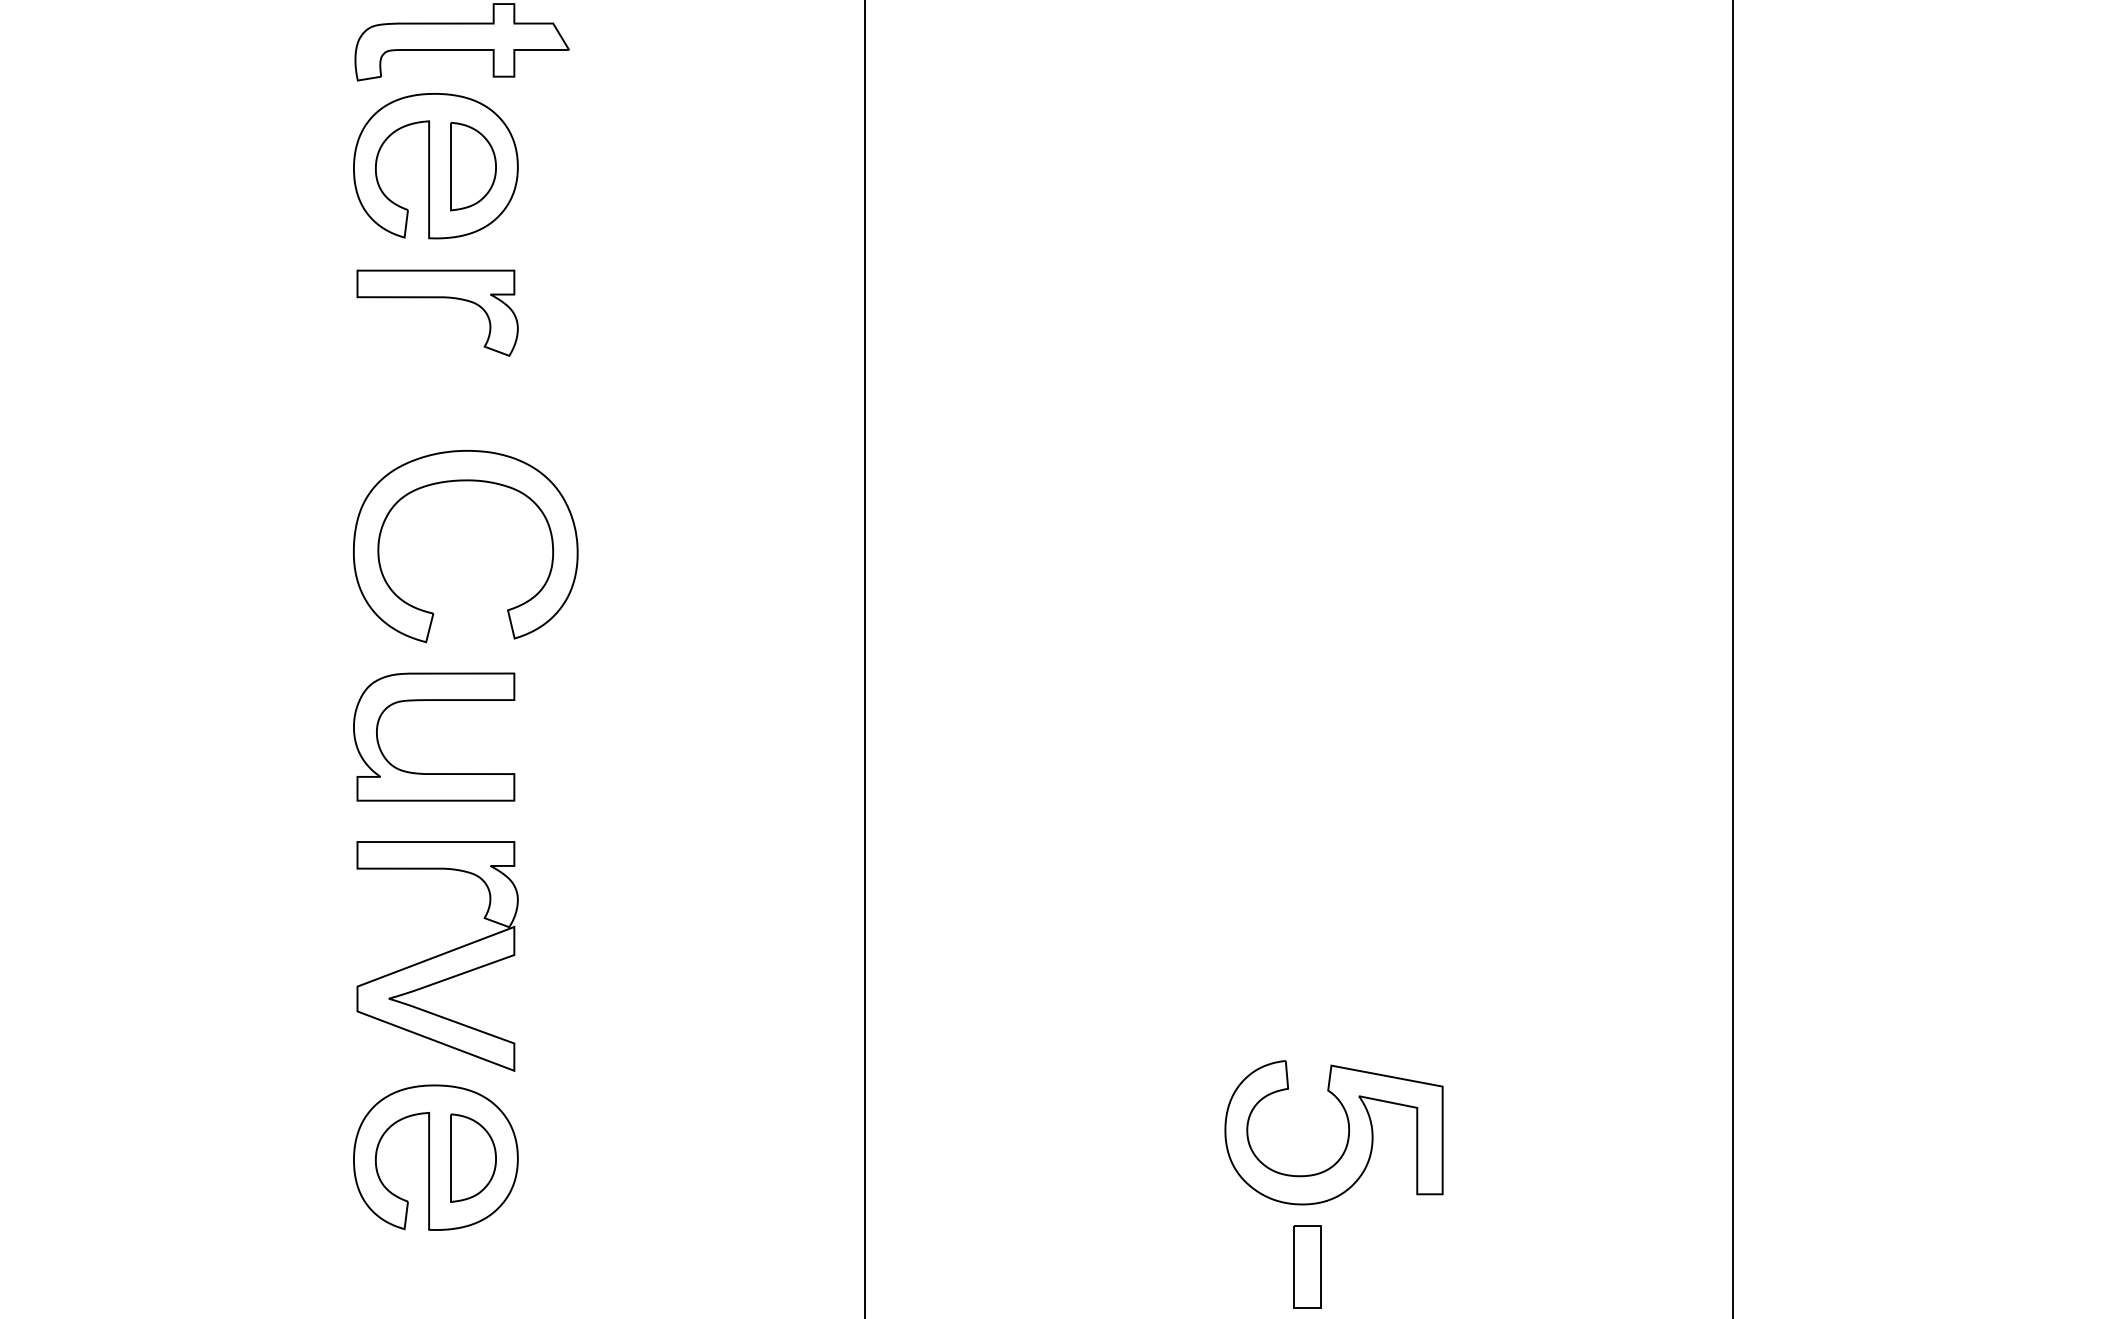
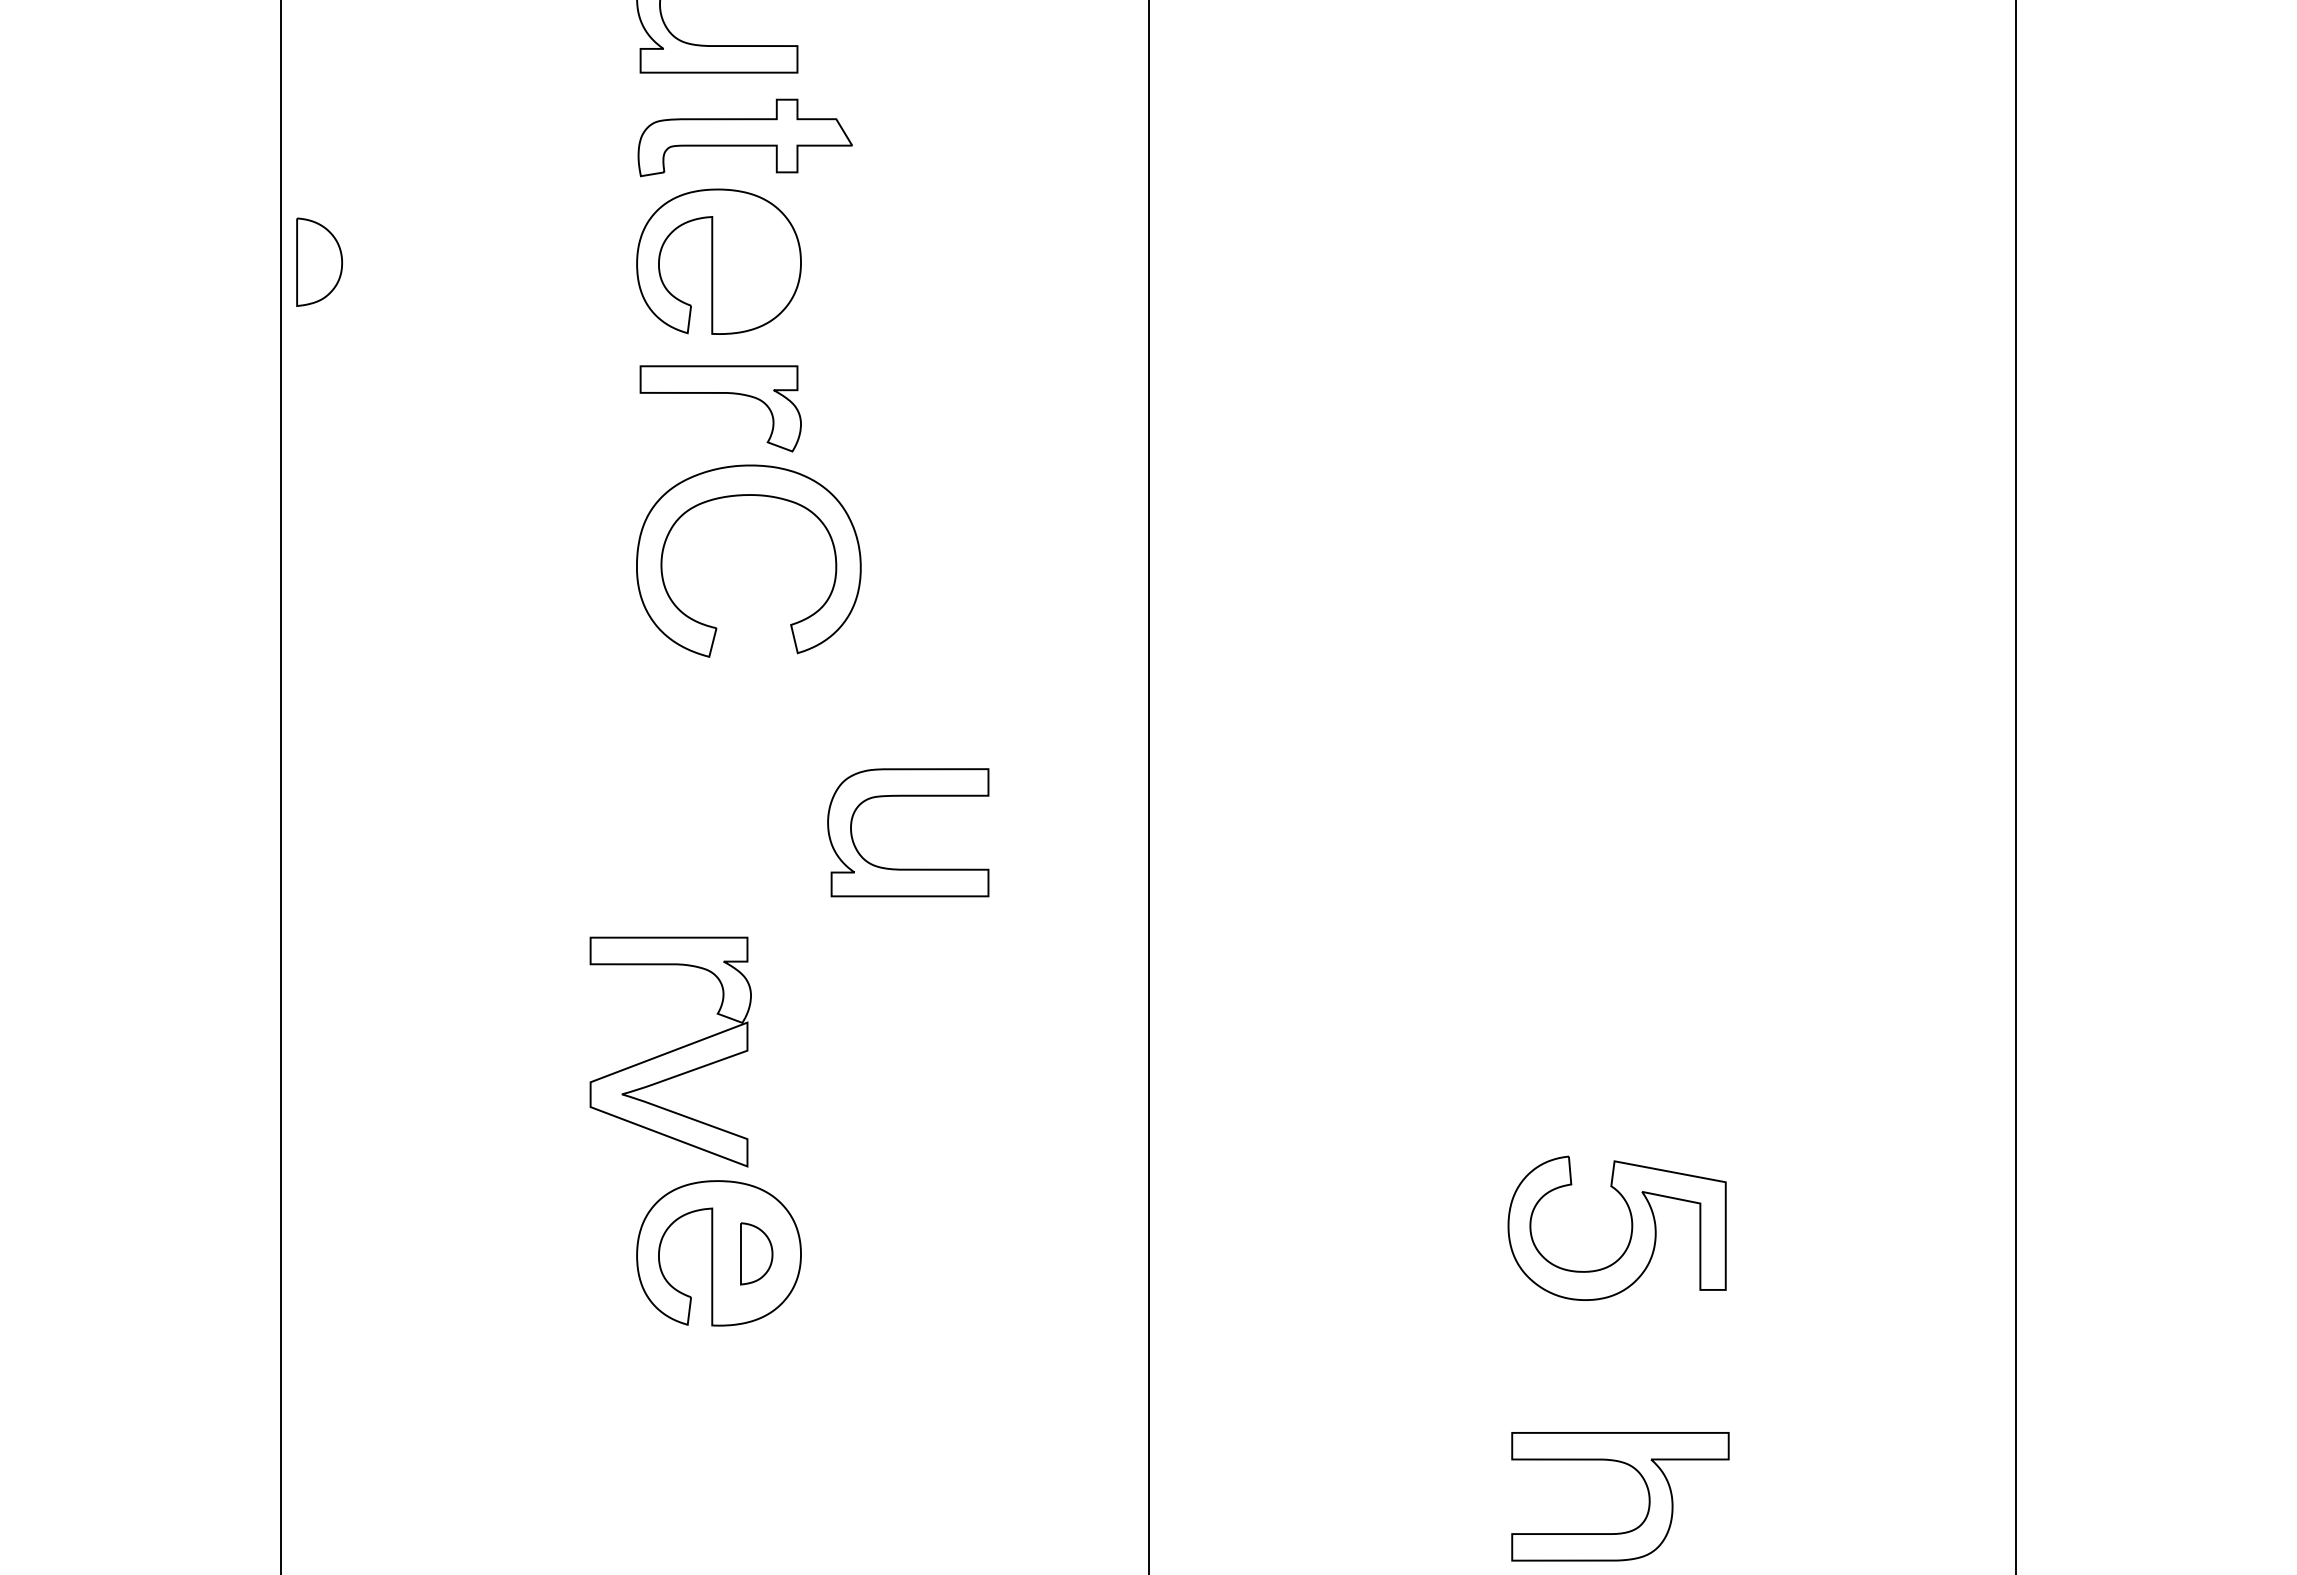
part: (473, 165) -> (319, 261), moved
part: (459, 481) -> (742, 496), moved
part: (434, 700) -> (908, 796), moved
part: (437, 955) -> (670, 1051), moved
part: (473, 1157) -> (756, 1253), size x0.7
part: (1307, 1266) -> (1590, 1362), removed

